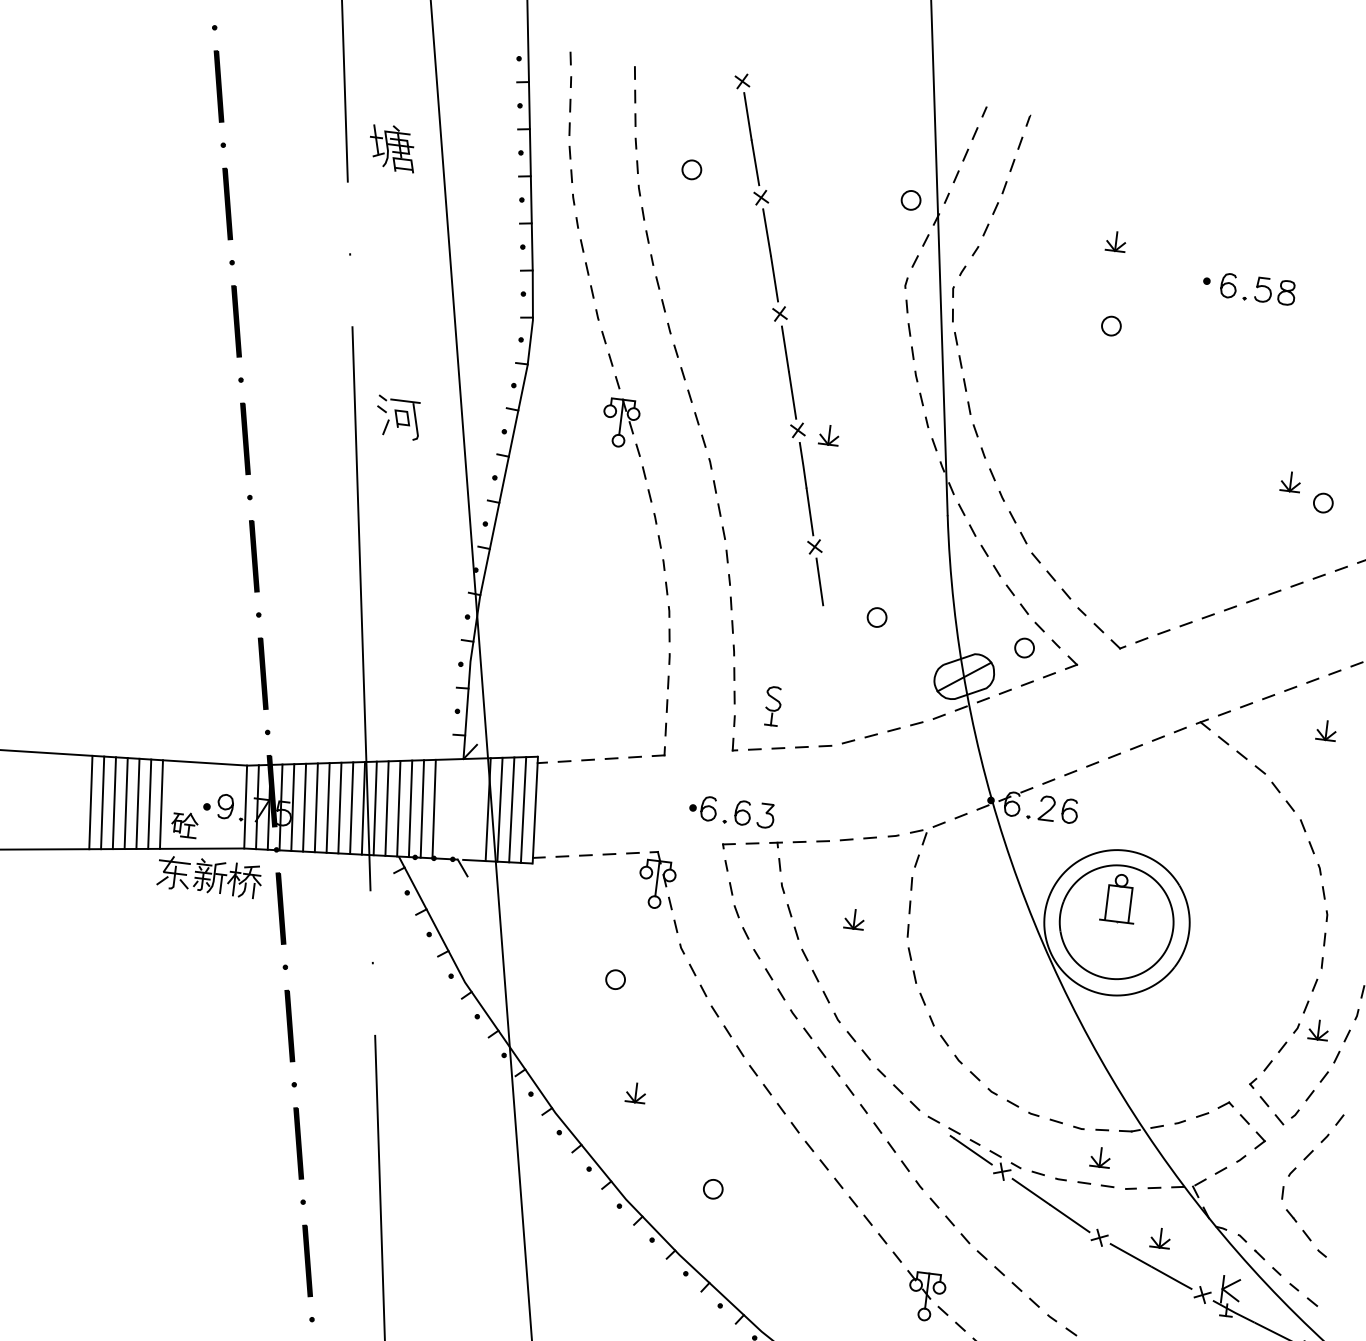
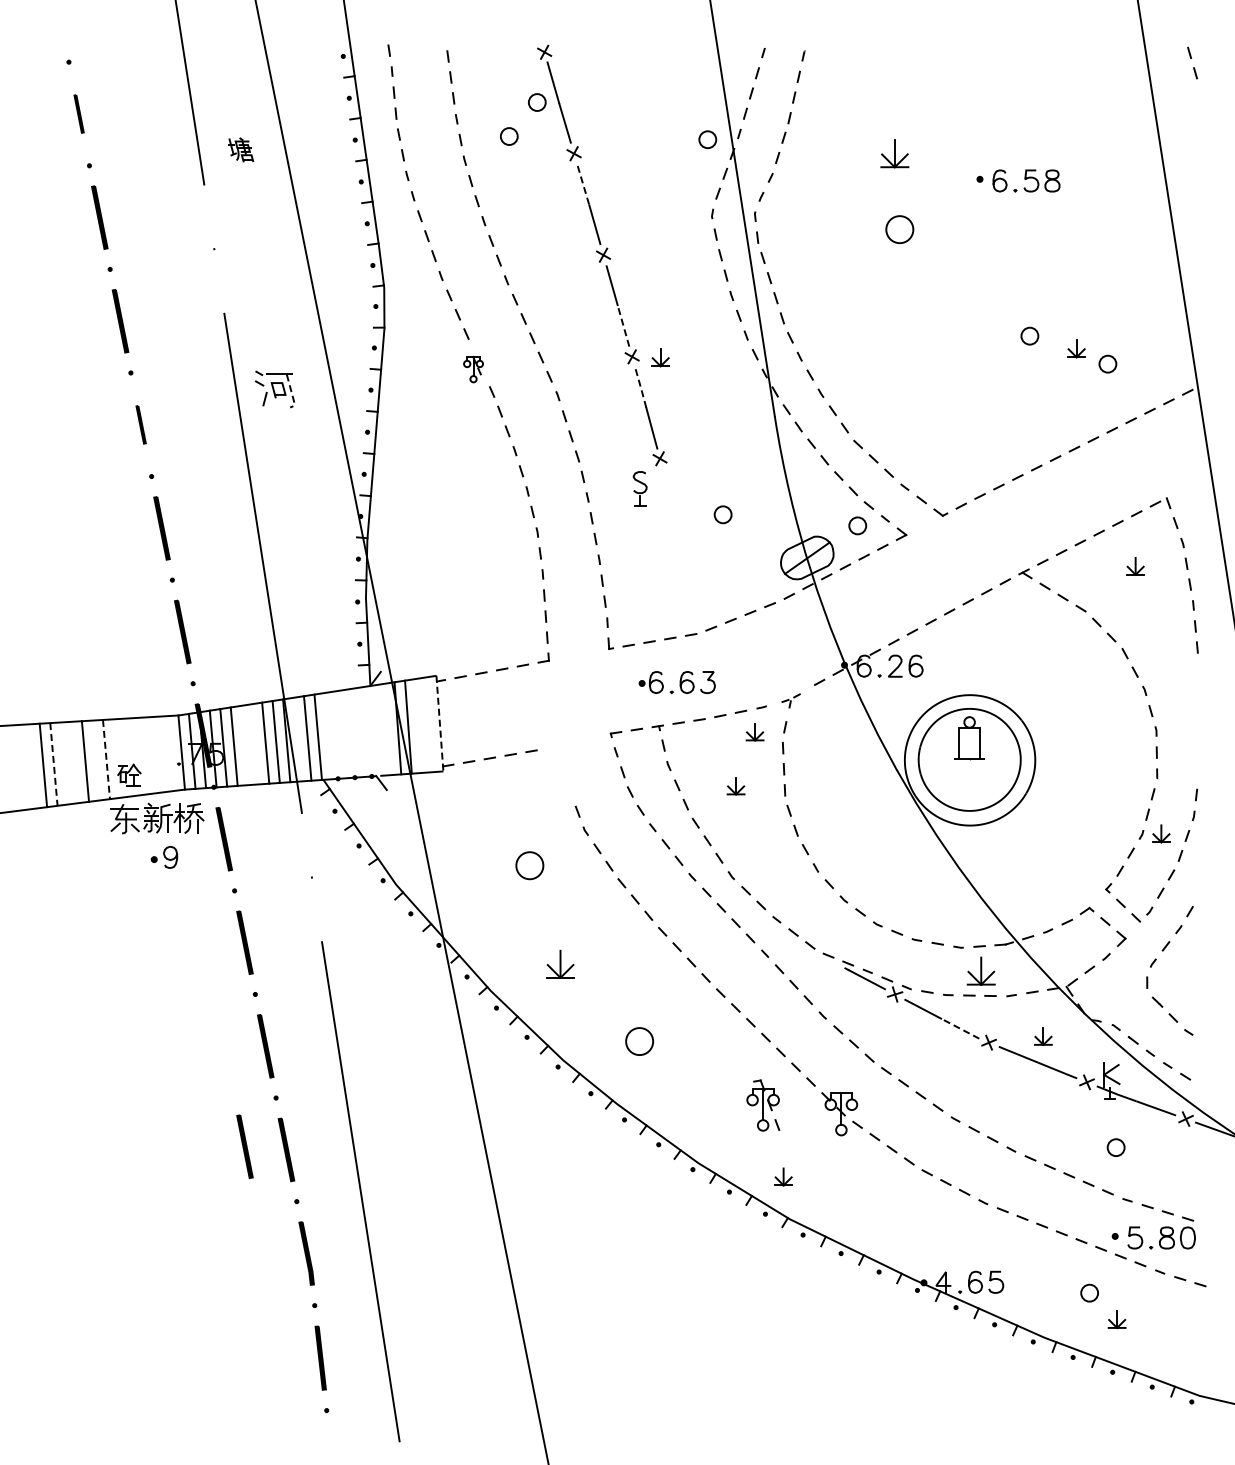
part: (218, 85) -> (78, 113), size x0.6
circle: (727, 136) -> (537, 102), added
part: (392, 147) -> (240, 149), size x0.6
line: (766, 231) -> (582, 183), solid -> dashed
part: (1115, 242) -> (894, 154), size x1.6
circle: (1111, 325) -> (899, 229), size x1.6
line: (792, 394) -> (623, 325), solid -> dashed
part: (620, 422) -> (473, 369), size x0.6
line: (415, 424) -> (291, 393), solid -> dashed
part: (244, 438) -> (140, 424), size x0.6
circle: (1240, 460) -> (1029, 335), added
line: (802, 465) -> (640, 387), solid -> dashed
line: (819, 580) -> (667, 488), removed
part: (772, 705) -> (639, 488), moved
line: (102, 802) -> (53, 764), solid -> dashed
line: (114, 803) -> (64, 763), removed
line: (125, 803) -> (74, 762), removed
line: (149, 804) -> (95, 760), removed
line: (161, 804) -> (106, 759), solid -> dashed
part: (218, 804) -> (164, 856), moved
line: (316, 807) -> (244, 745), removed
line: (327, 808) -> (254, 744), removed
line: (374, 808) -> (296, 739), removed
line: (410, 808) -> (328, 735), removed
line: (422, 808) -> (339, 734), removed
line: (433, 808) -> (349, 733), removed
line: (511, 809) -> (418, 725), removed
line: (522, 809) -> (428, 724), removed
line: (534, 809) -> (439, 723), solid -> dashed
part: (731, 811) -> (676, 682), moved
part: (926, 832) -> (790, 700), size x0.6
part: (882, 862) -> (754, 732), added
part: (657, 880) -> (763, 1105), moved
circle: (615, 979) -> (529, 865), size x1.6
part: (636, 1093) -> (560, 964), size x1.6
part: (1099, 1156) -> (980, 970), size x1.6
circle: (712, 1189) -> (639, 1041), size x1.6
line: (1069, 1218) -> (960, 1028), solid -> dashed
part: (261, 1251) -> (244, 1146), added

